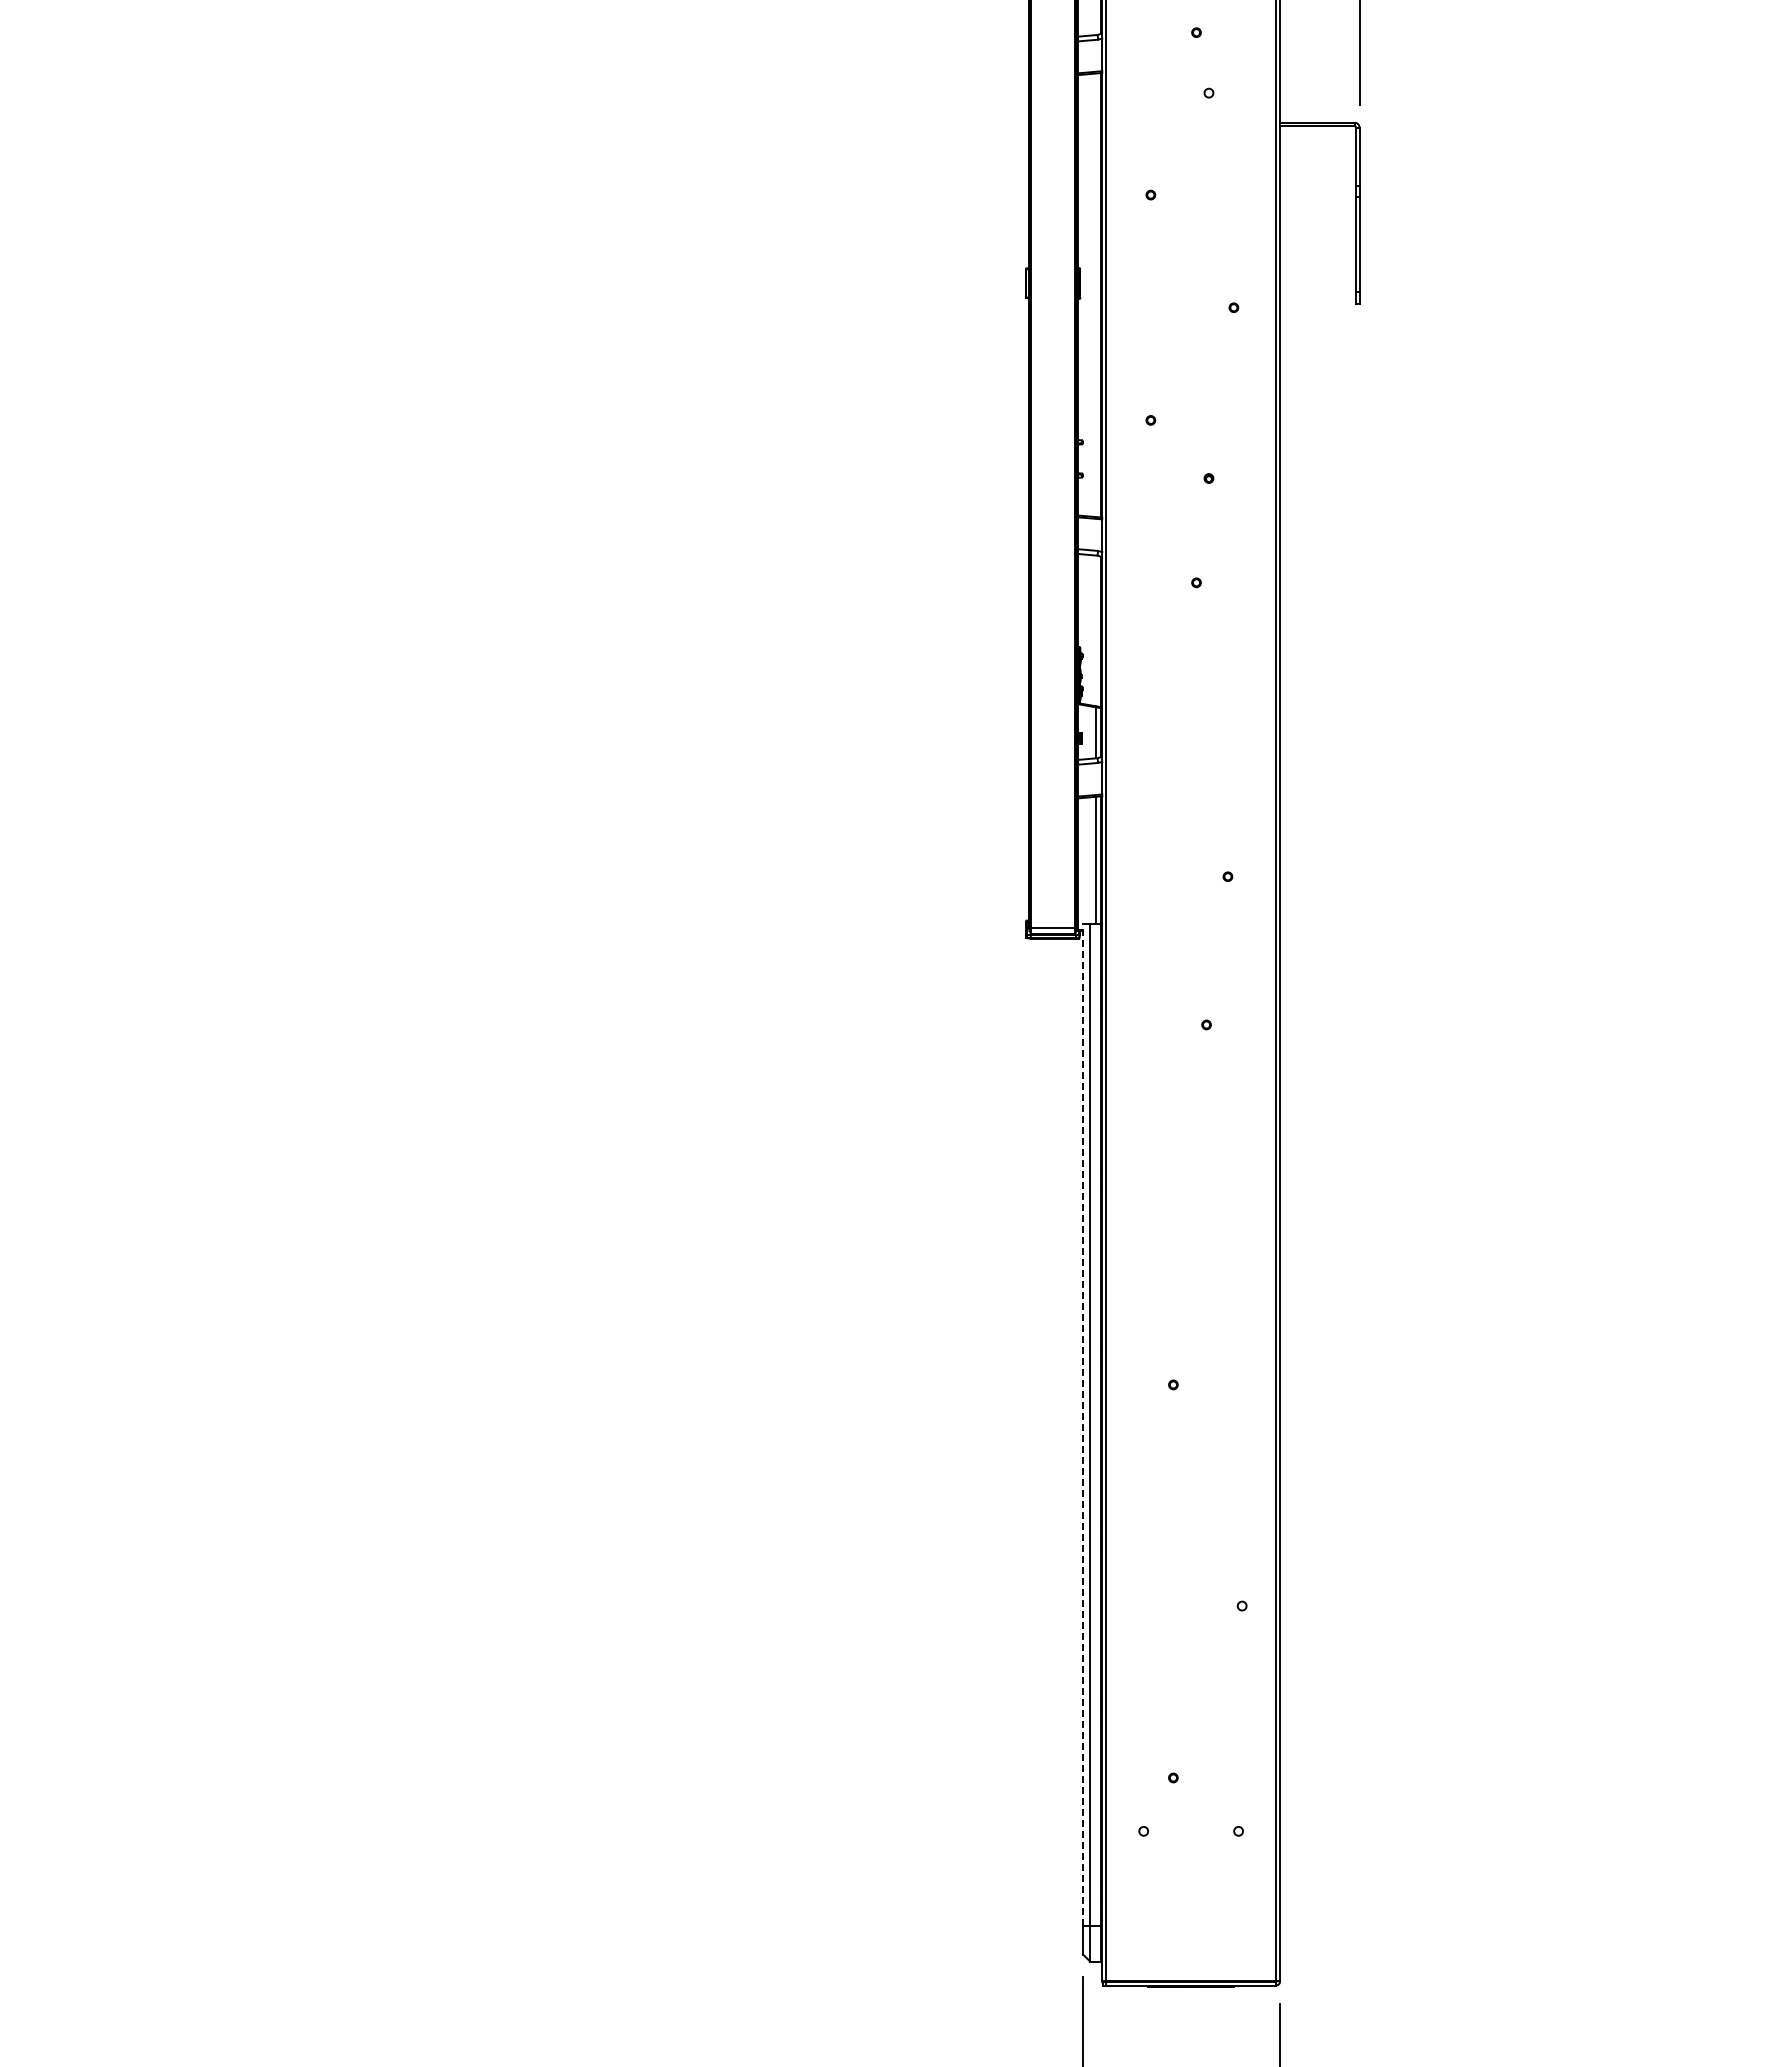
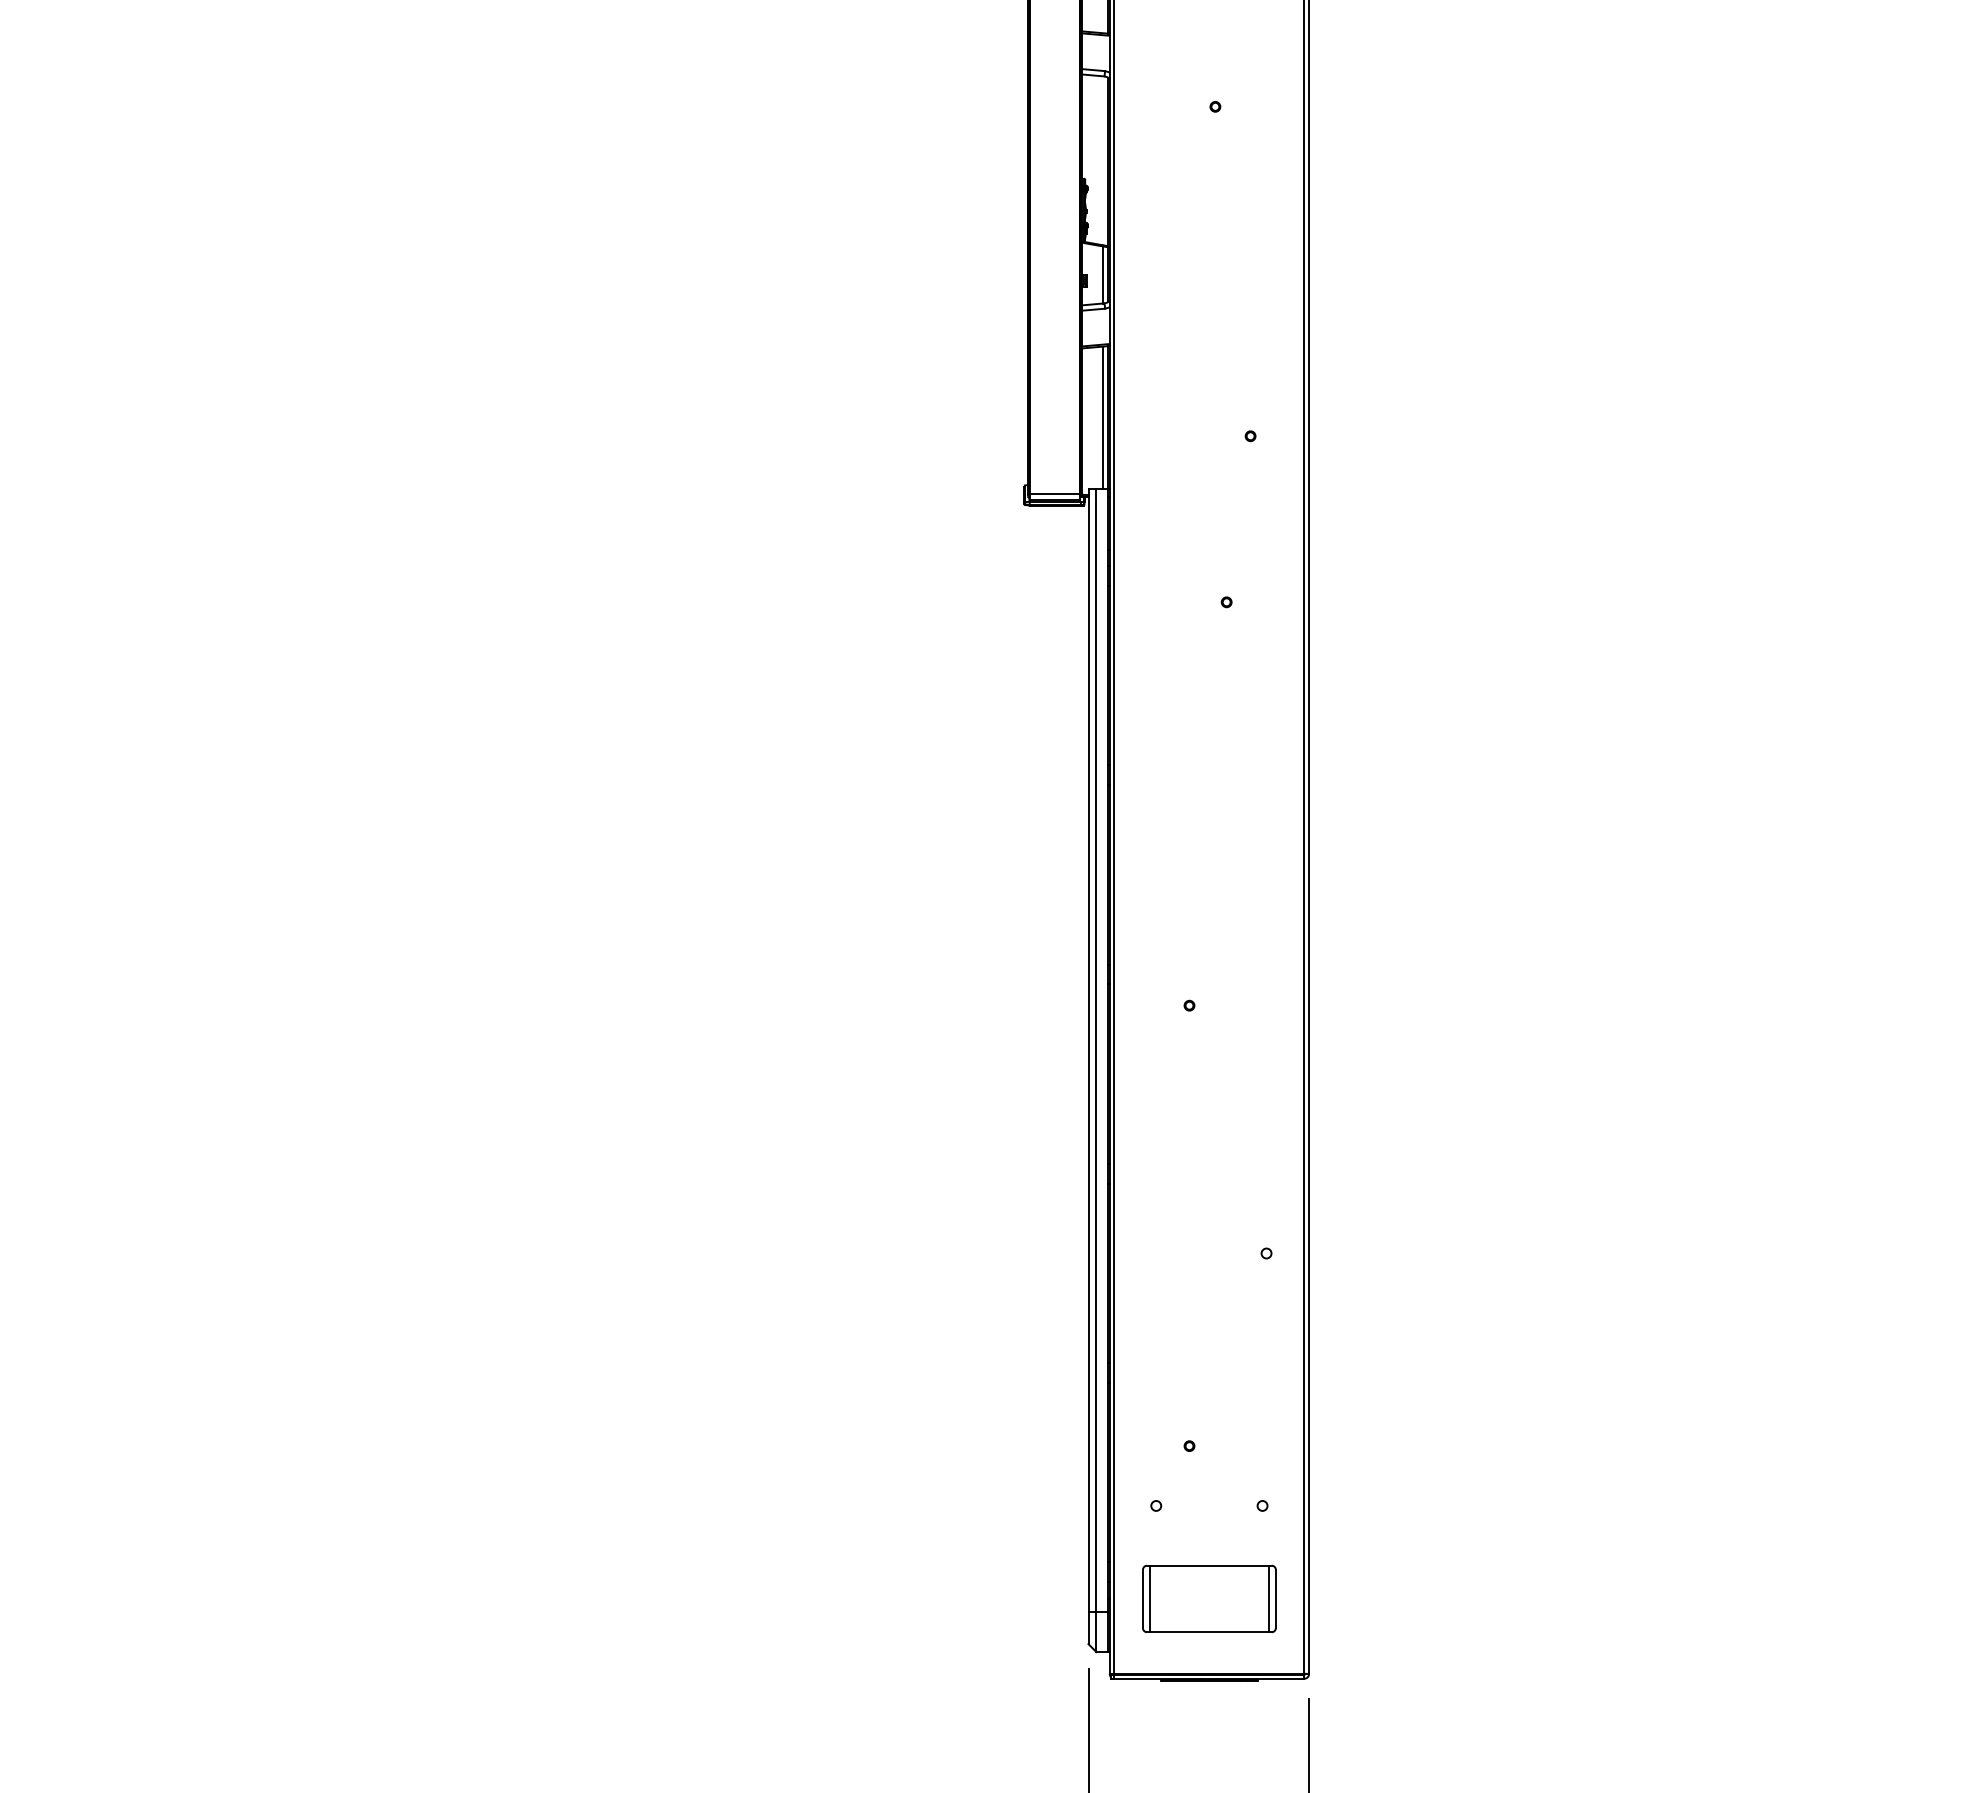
line: (1083, 1424) -> (1088, 1050), dashed -> solid
part: (1191, 1913) -> (1209, 1598), added

